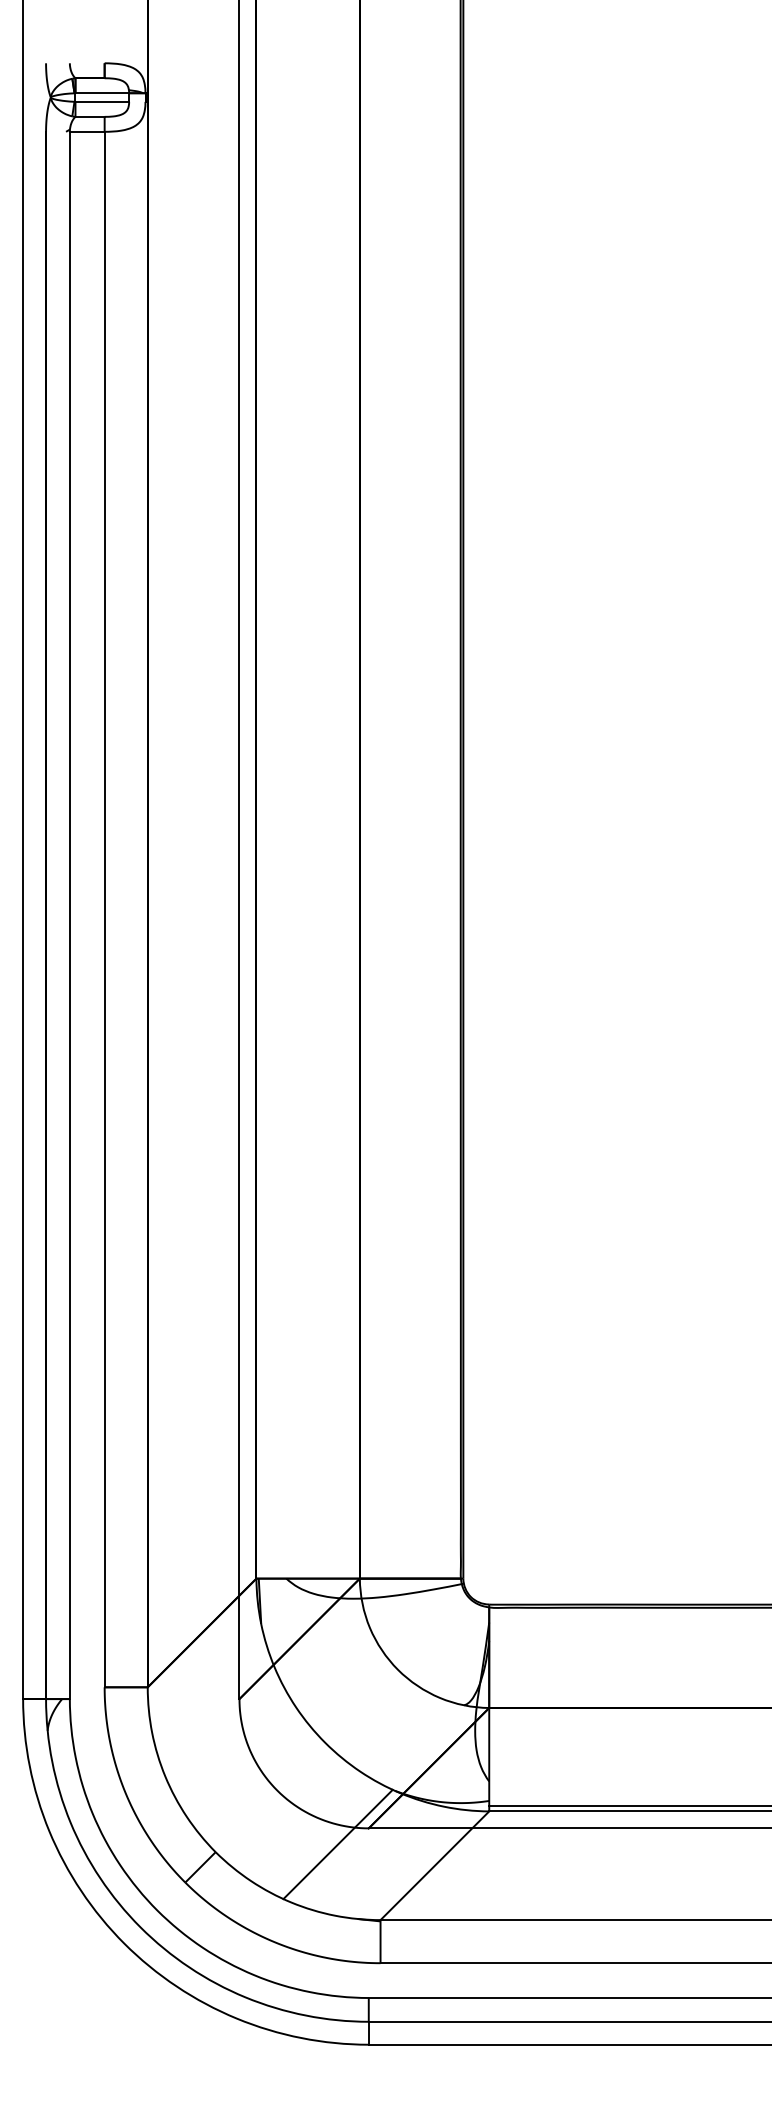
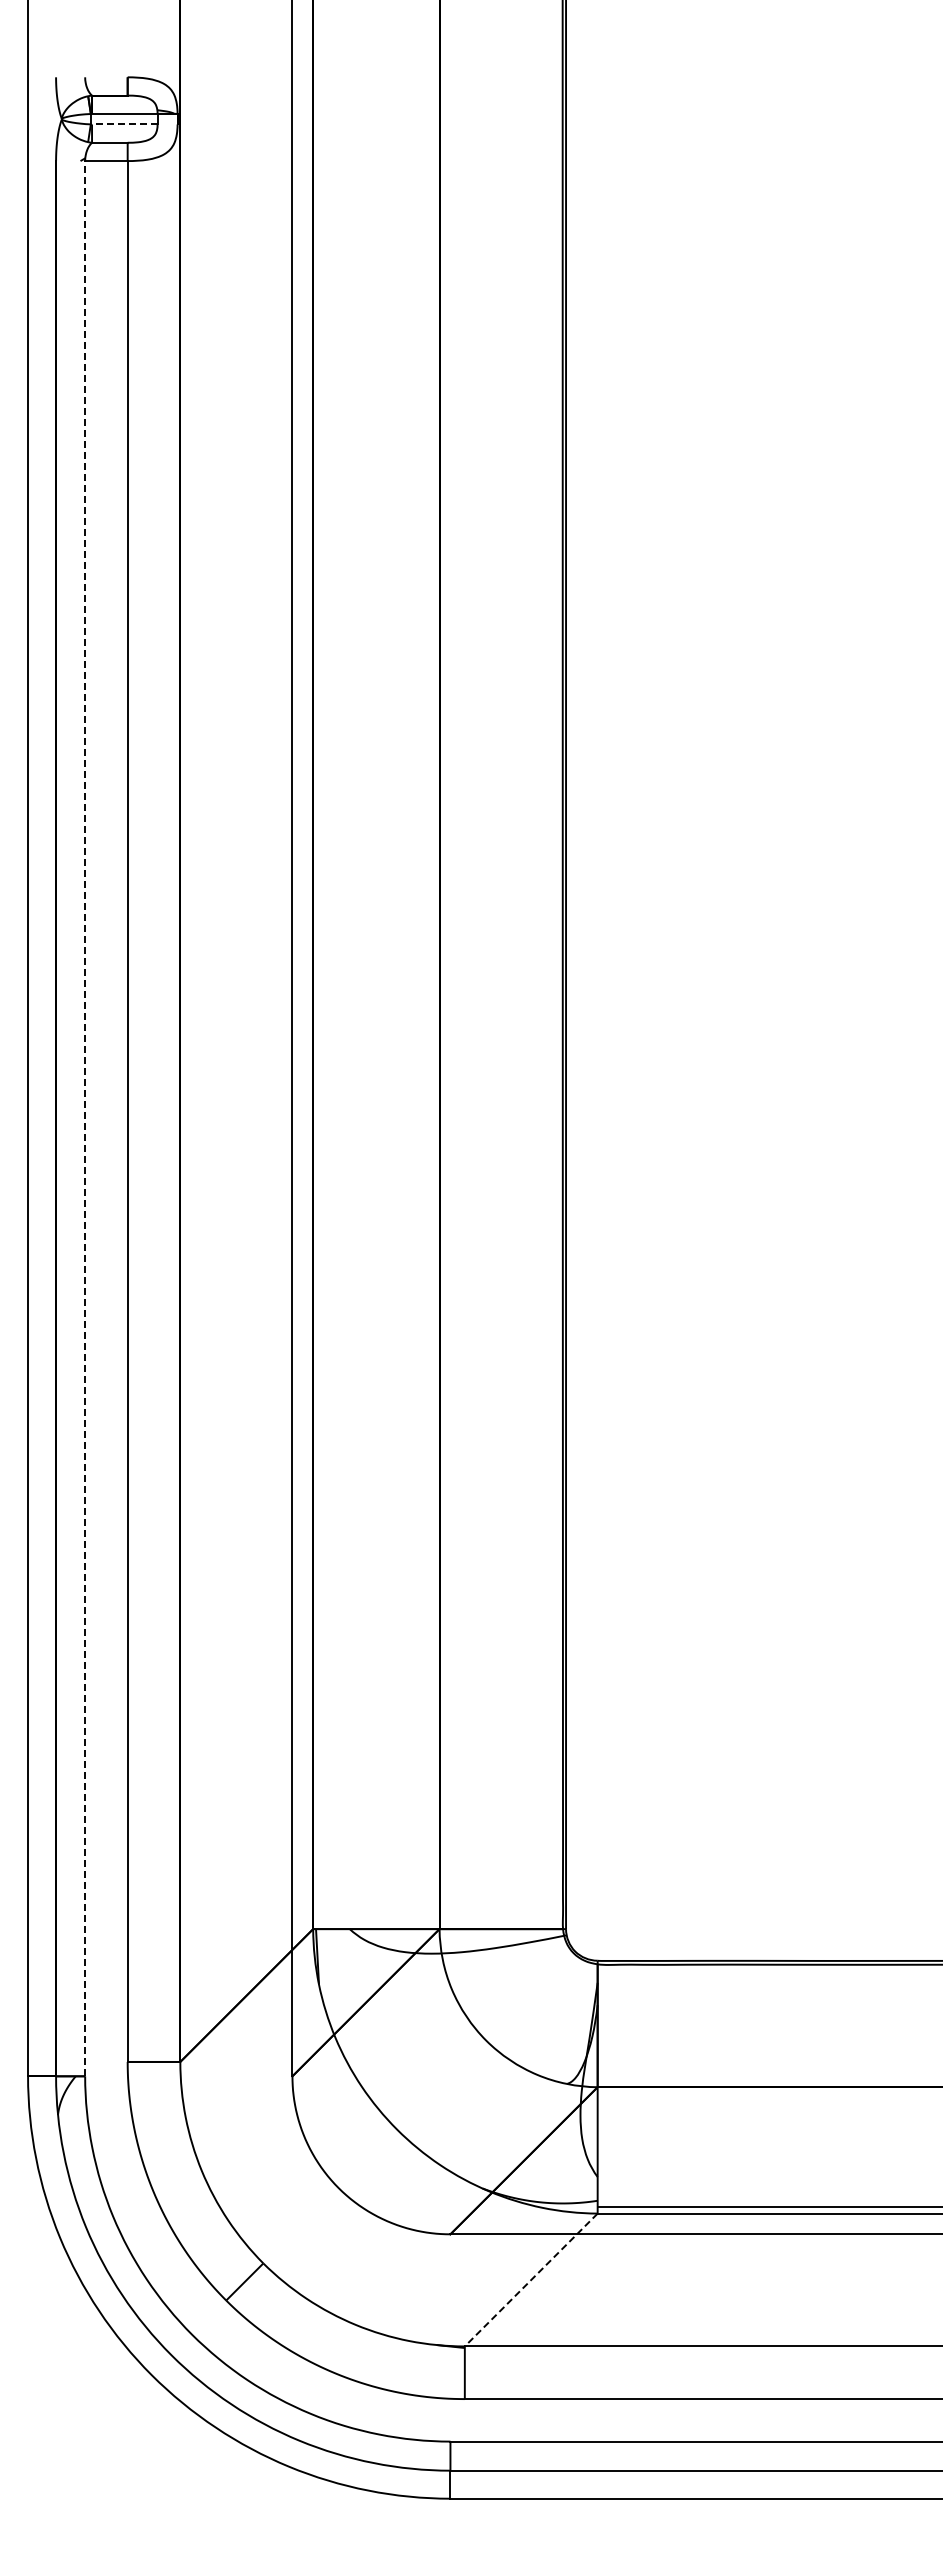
line: (102, 101) -> (124, 124), solid -> dashed
line: (70, 915) -> (85, 1118), solid -> dashed
line: (337, 1844) -> (412, 2253), removed
line: (435, 1866) -> (531, 2280), solid -> dashed

